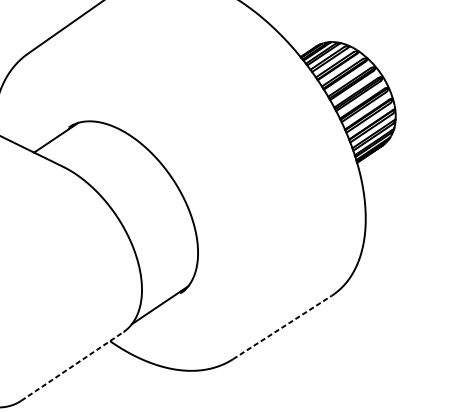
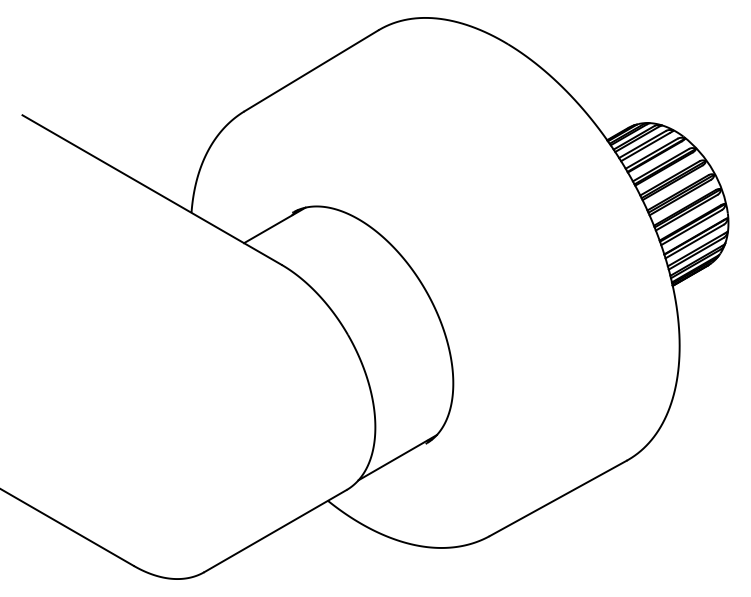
line: (282, 327) -> (558, 498), dashed -> solid
line: (72, 366) -> (275, 530), dashed -> solid

